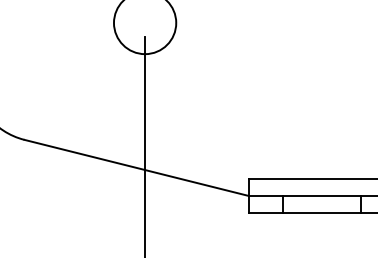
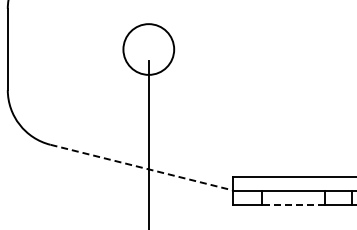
line: (137, 167) -> (142, 167), solid -> dashed
line: (321, 213) -> (292, 204), solid -> dashed

